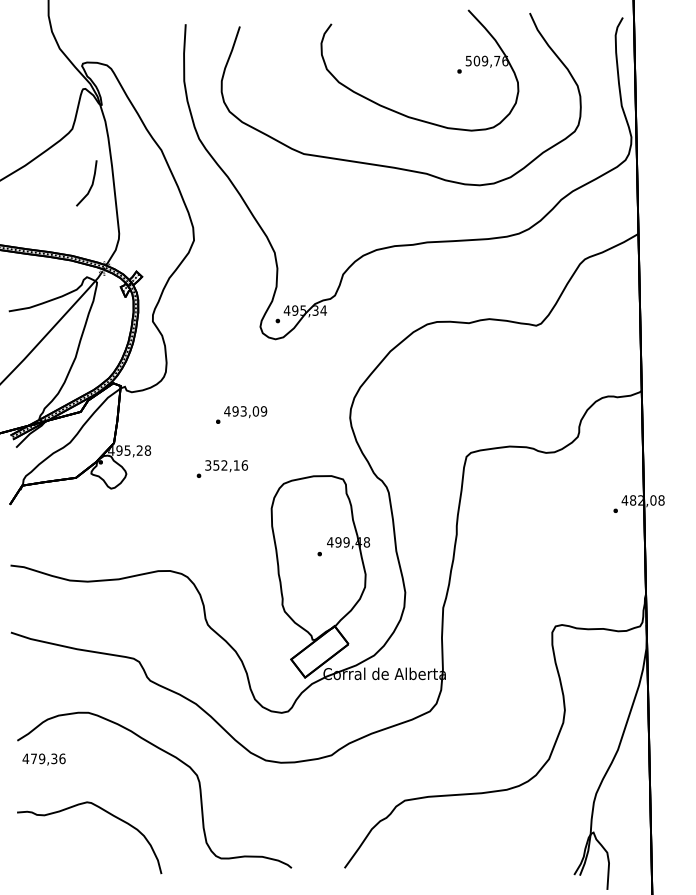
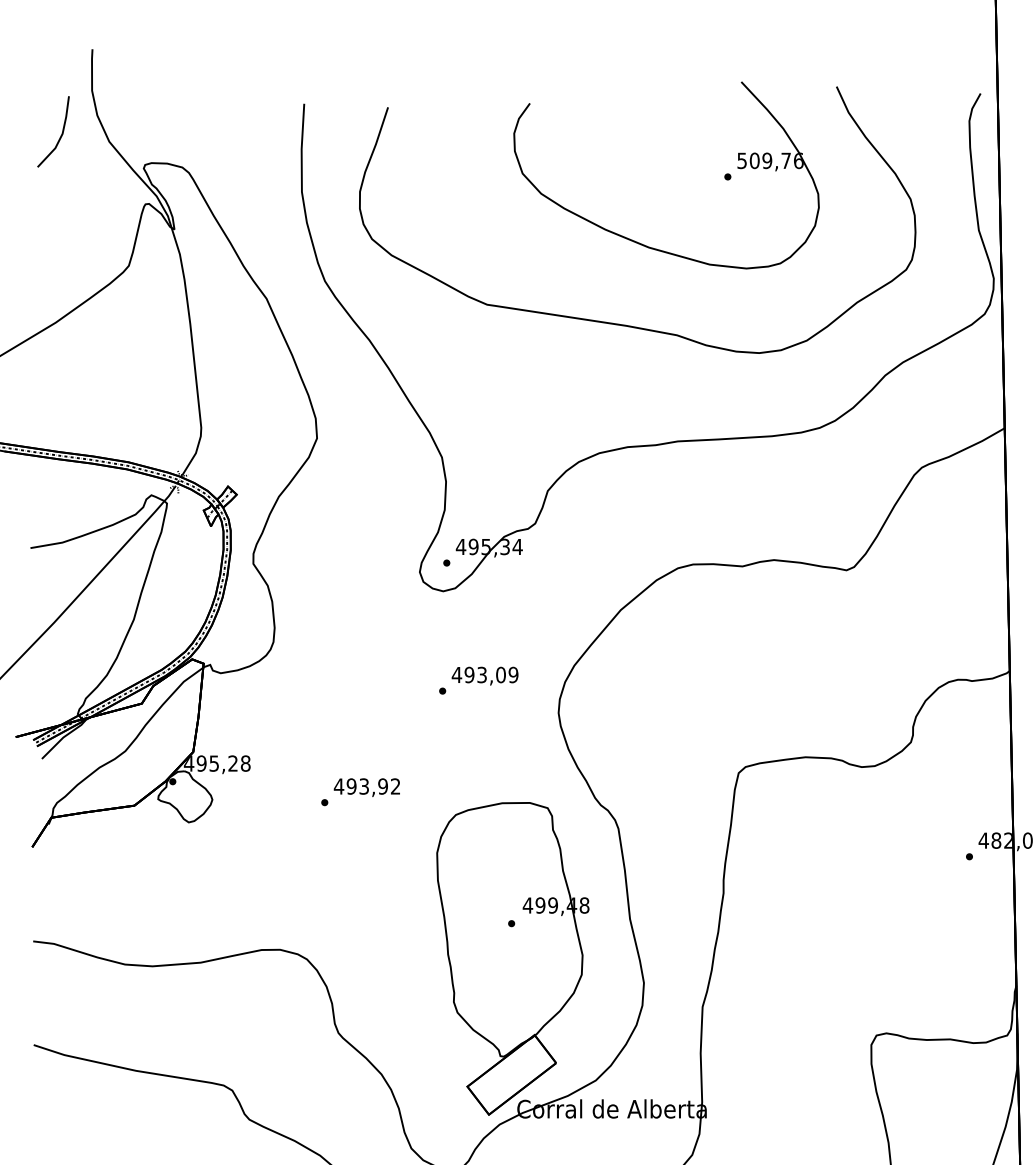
line: (91, 183) -> (60, 132), moved
text: (241, 414) -> (478, 679), moved
text: (226, 465) -> (367, 786), 352,16 -> 493,92

